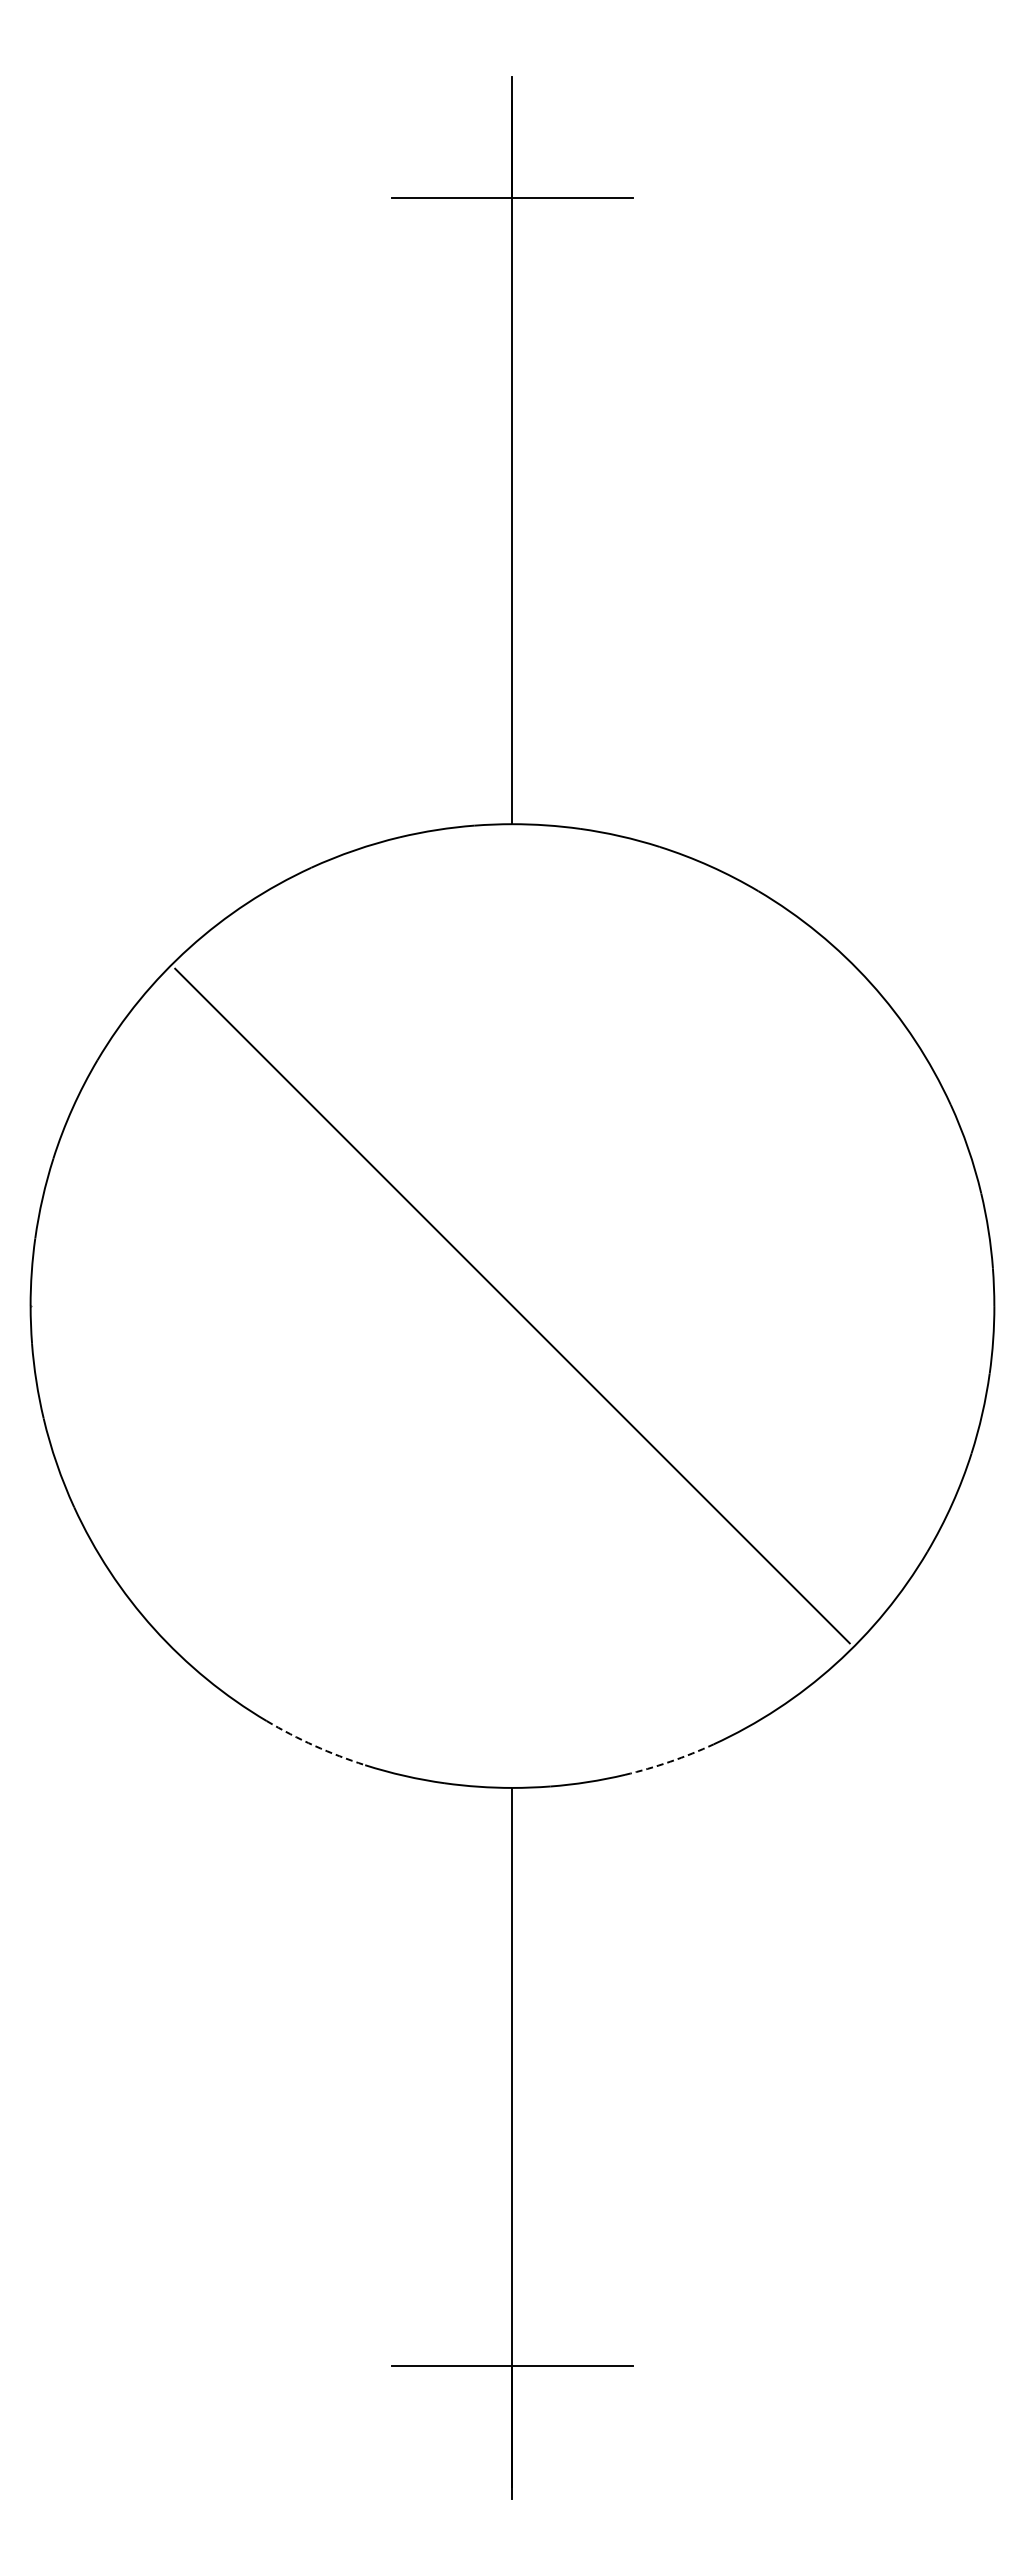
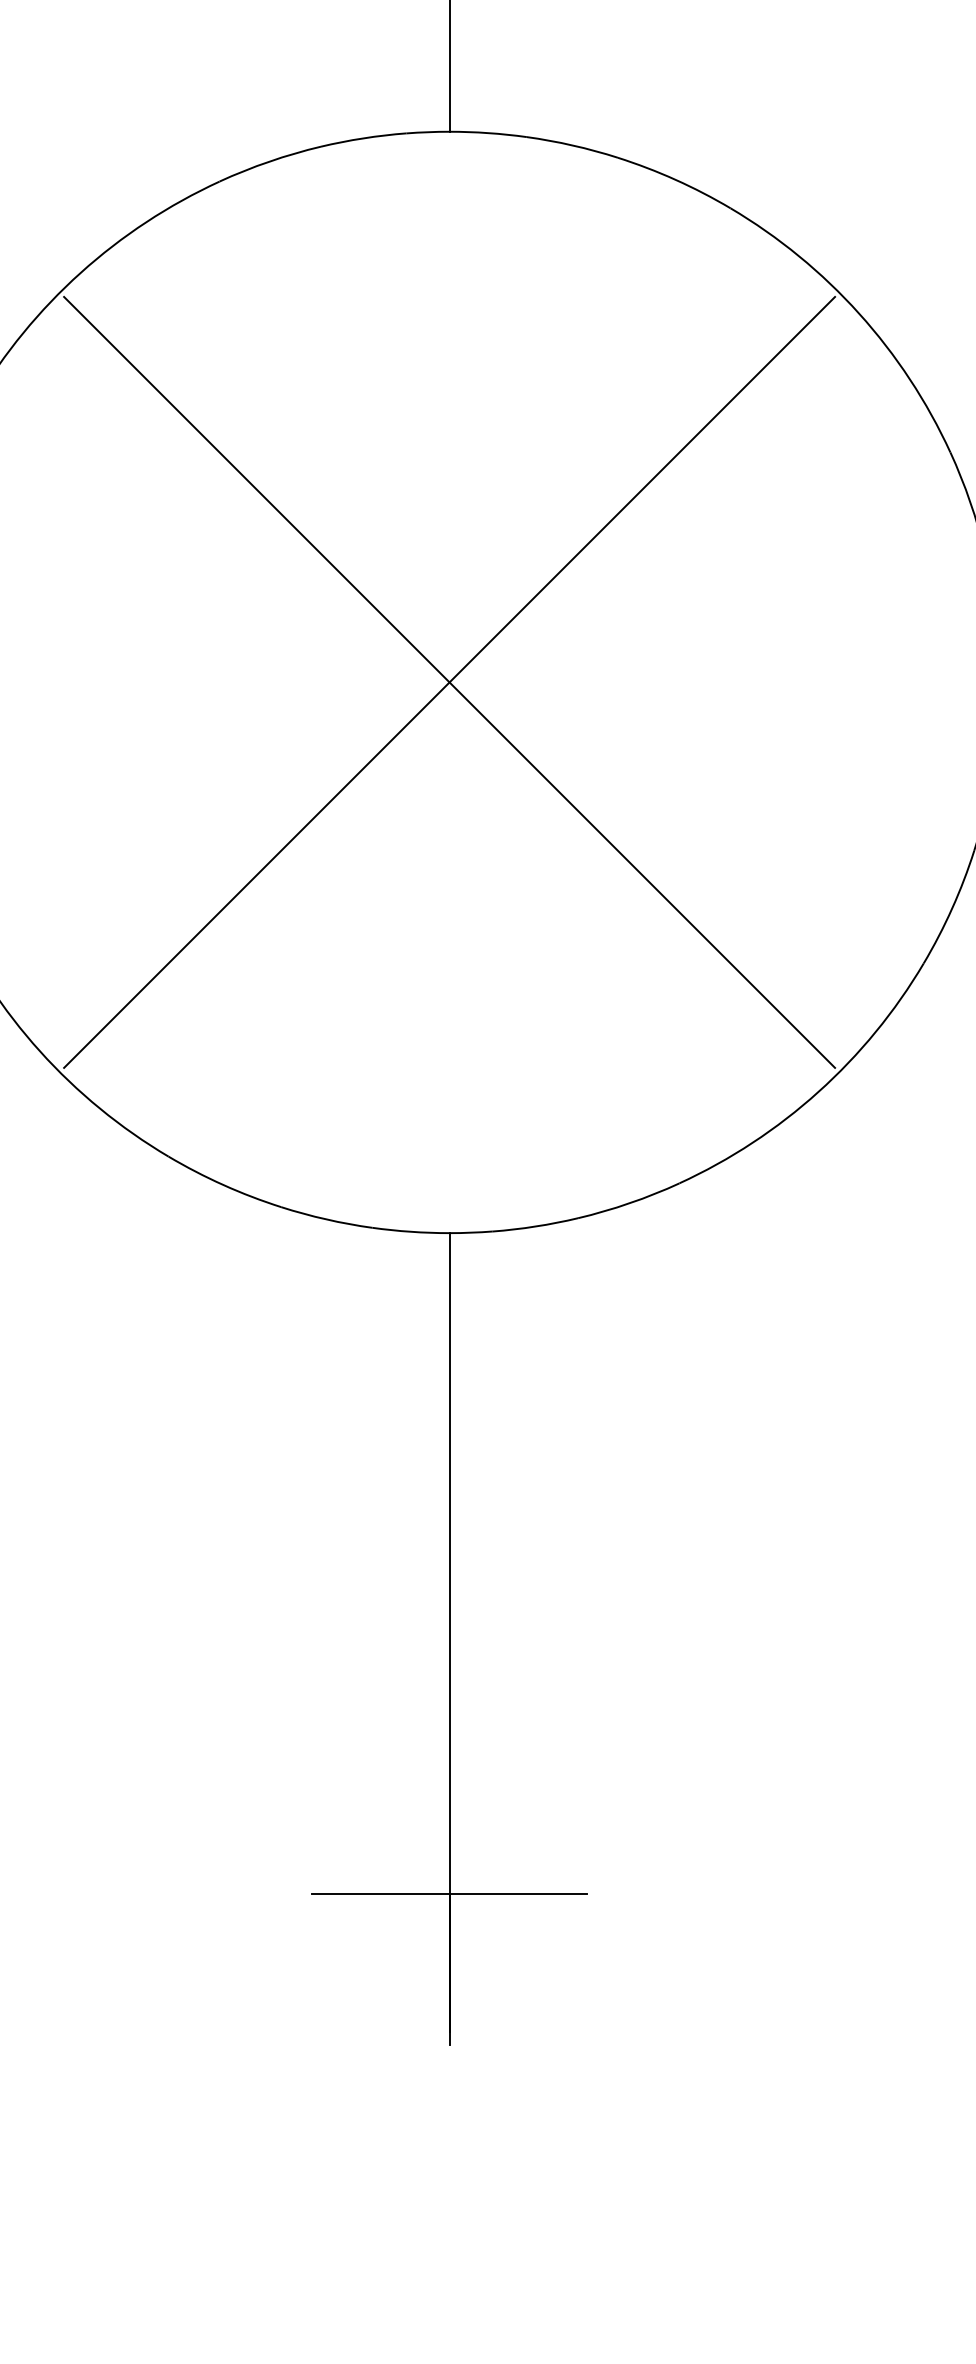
line: (512, 1305) -> (449, 681), added
arc: (314, 1745) -> (223, 1184), dashed -> solid
arc: (670, 1761) -> (630, 1202), dashed -> solid

